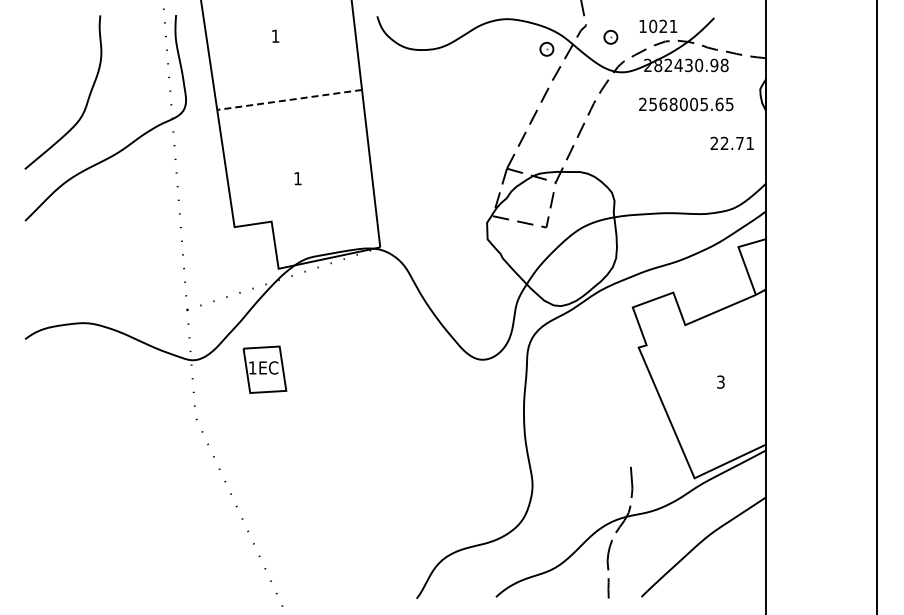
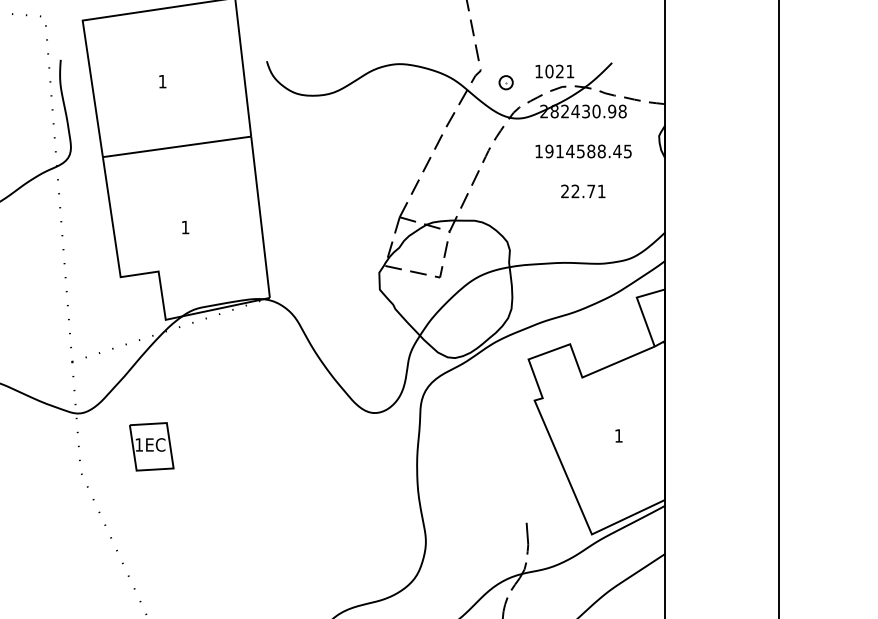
part: (546, 49) -> (440, 95), removed
line: (289, 100) -> (176, 147), dashed -> solid
text: (681, 104) -> (578, 151), 2568005.65 -> 1914588.45
text: (731, 142) -> (582, 190), moved
part: (264, 369) -> (151, 446), moved
text: (720, 381) -> (618, 435), 3 -> 1

